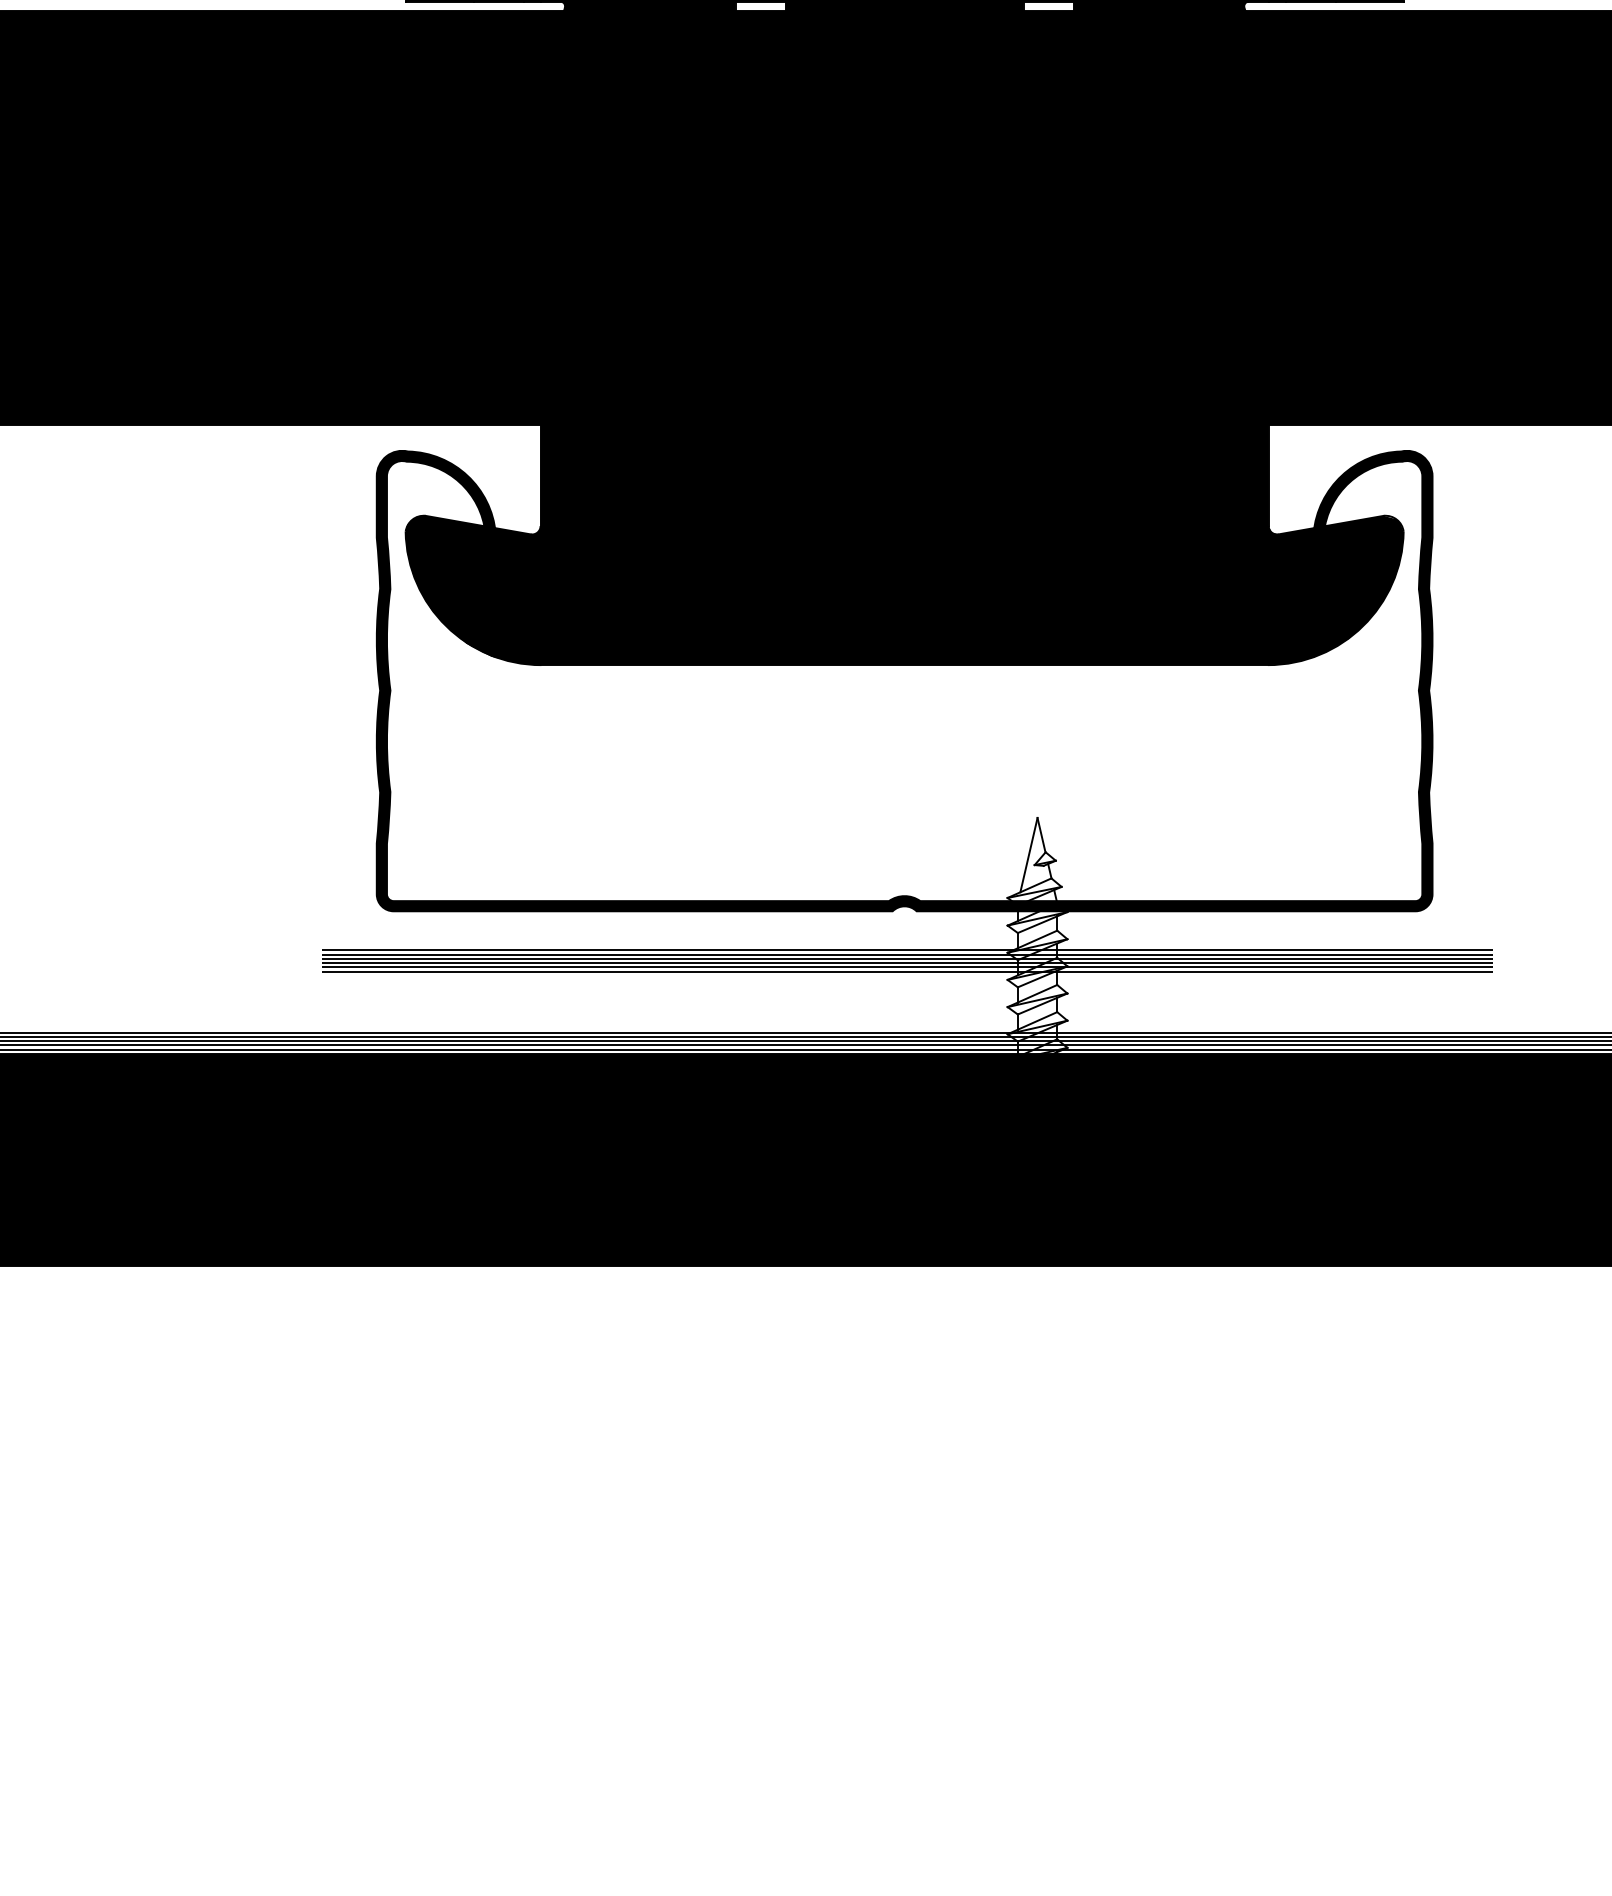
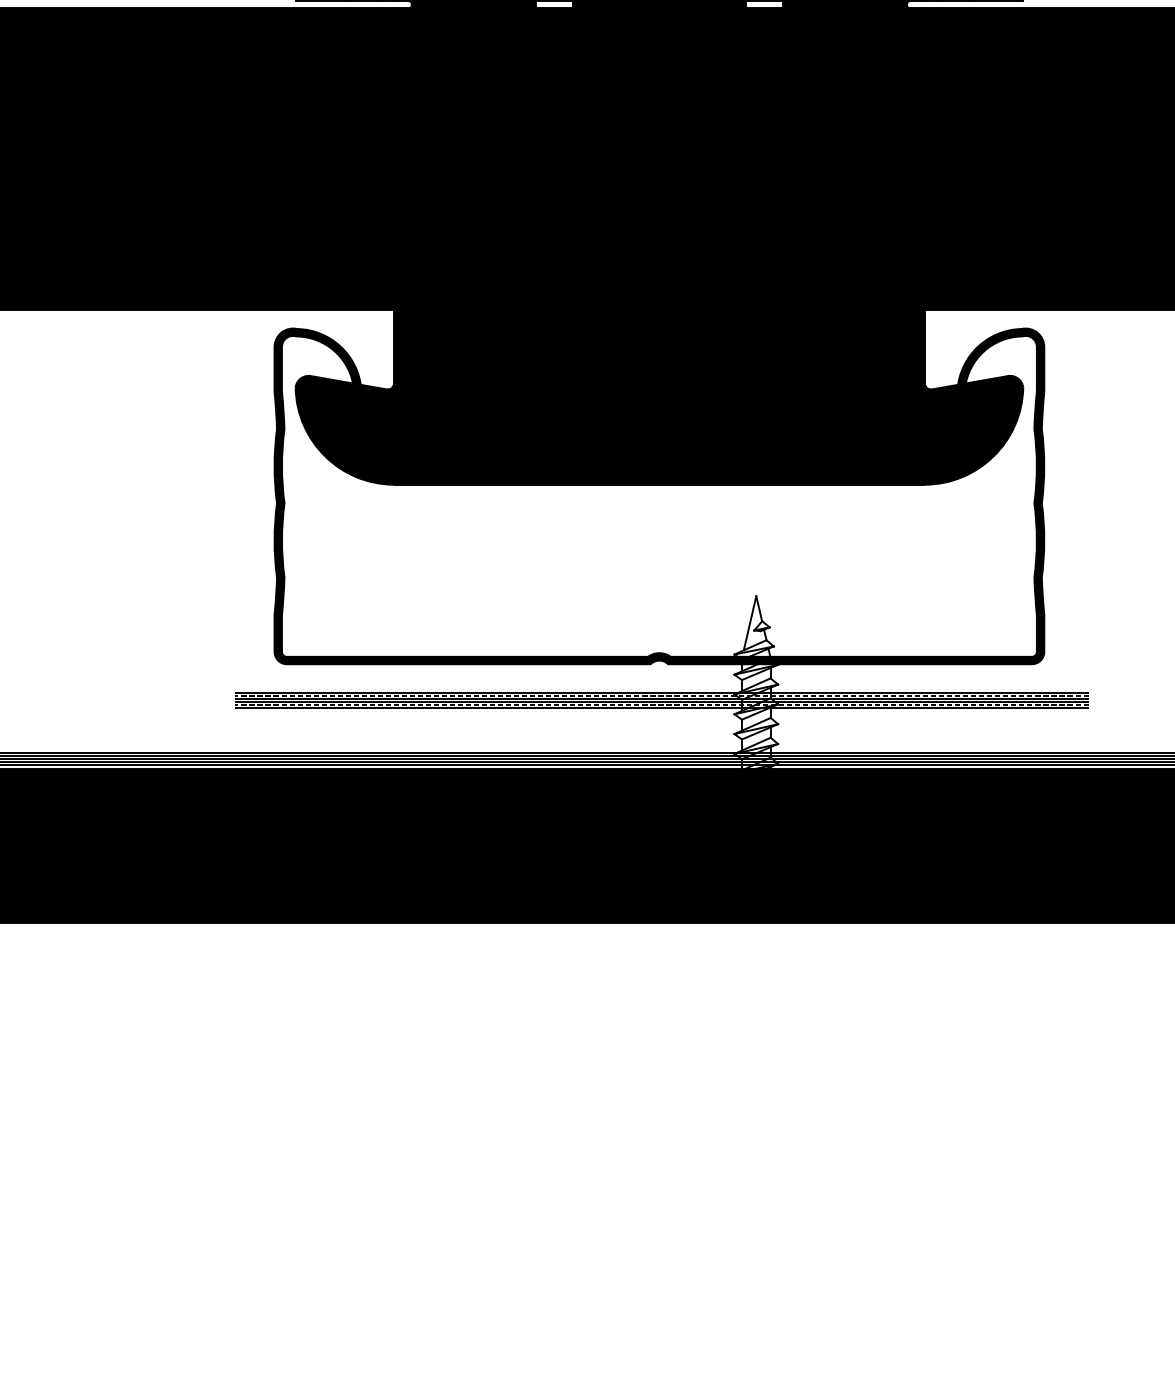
line: (907, 954) -> (661, 695), solid -> dashed
line: (907, 967) -> (661, 705), solid -> dashed

